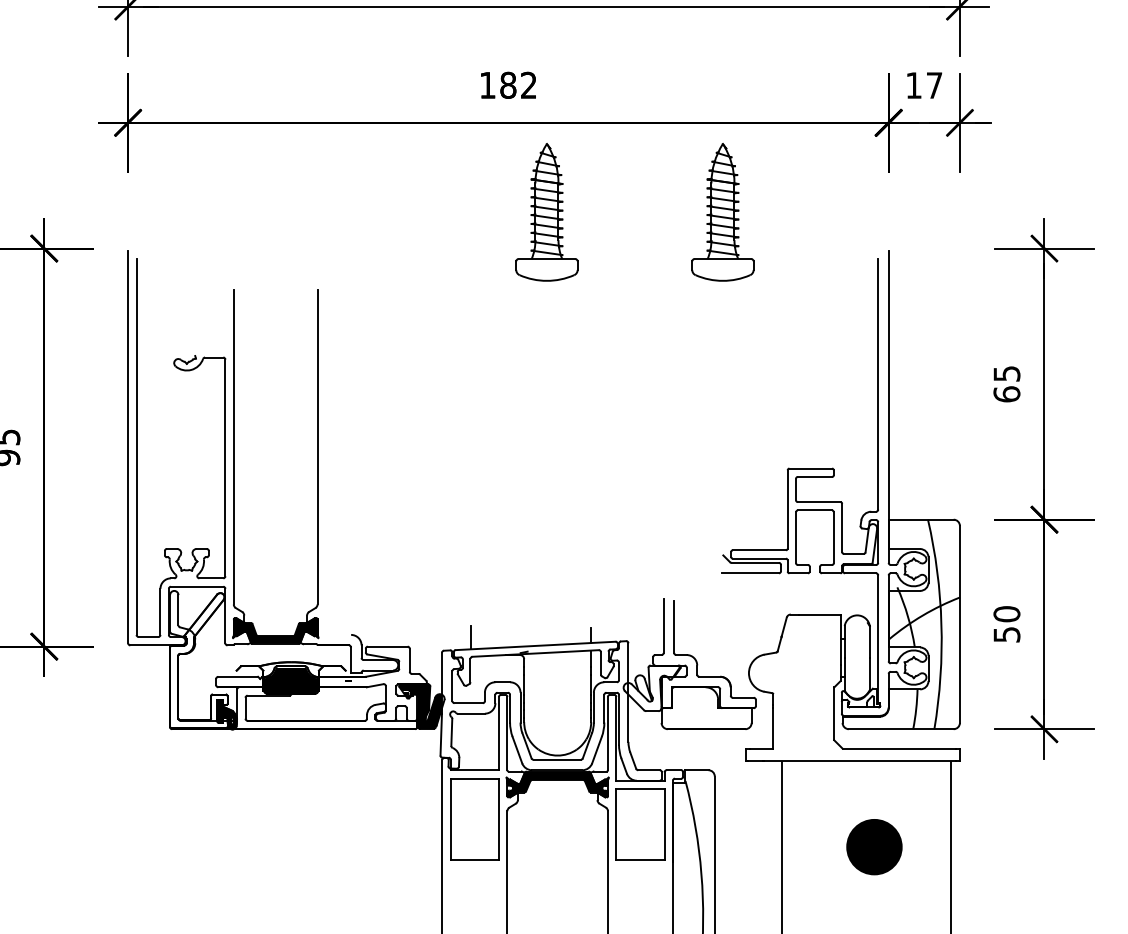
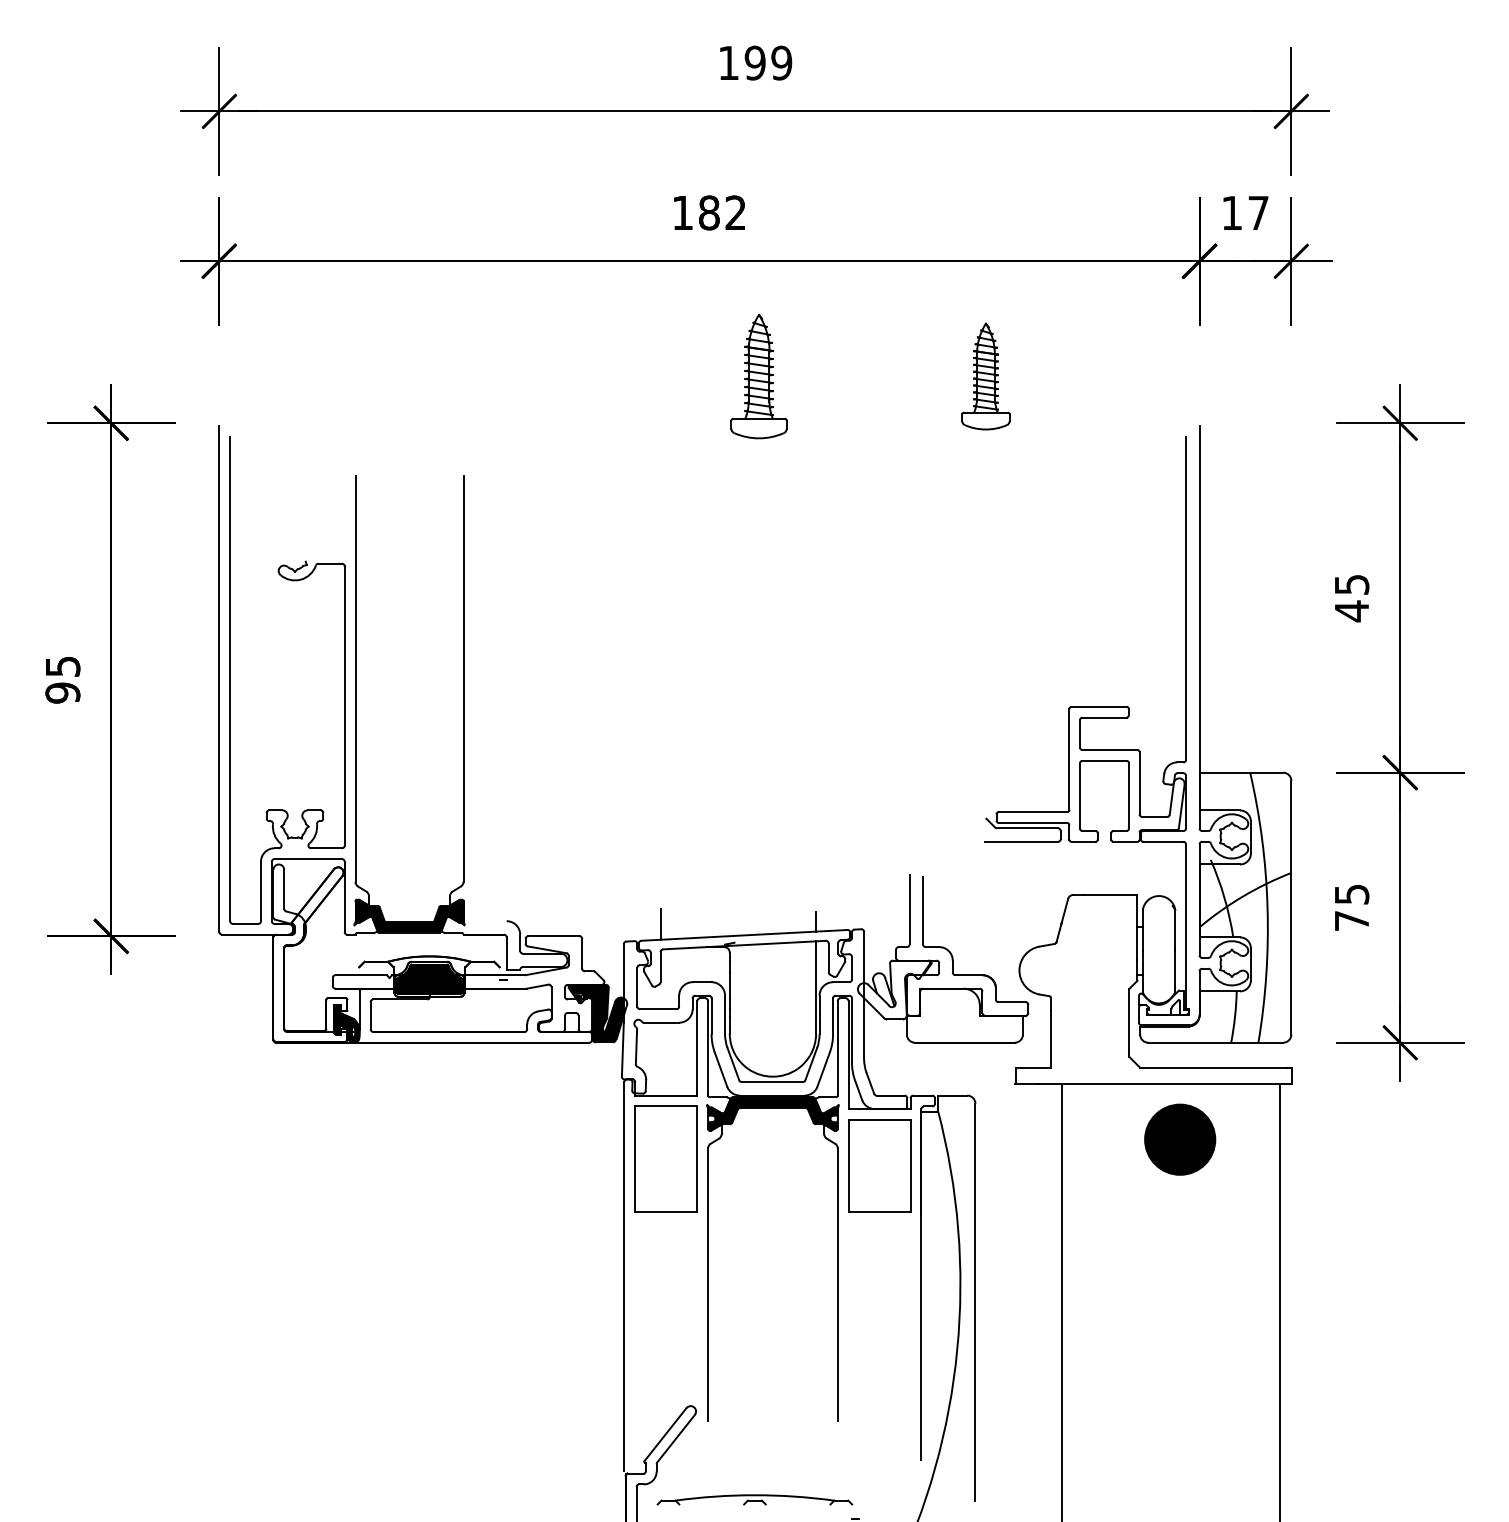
part: (546, 212) -> (758, 376), size x0.7
part: (722, 212) -> (985, 376), size x0.6
text: (1006, 394) -> (1351, 611), 65 -> 45
text: (1006, 624) -> (1351, 907), 50 -> 75
part: (874, 846) -> (1180, 1139), moved

